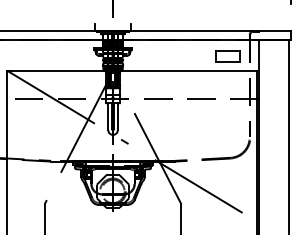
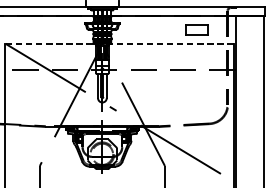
part: (227, 56) -> (196, 30), moved
line: (131, 70) -> (119, 43), solid -> dashed

